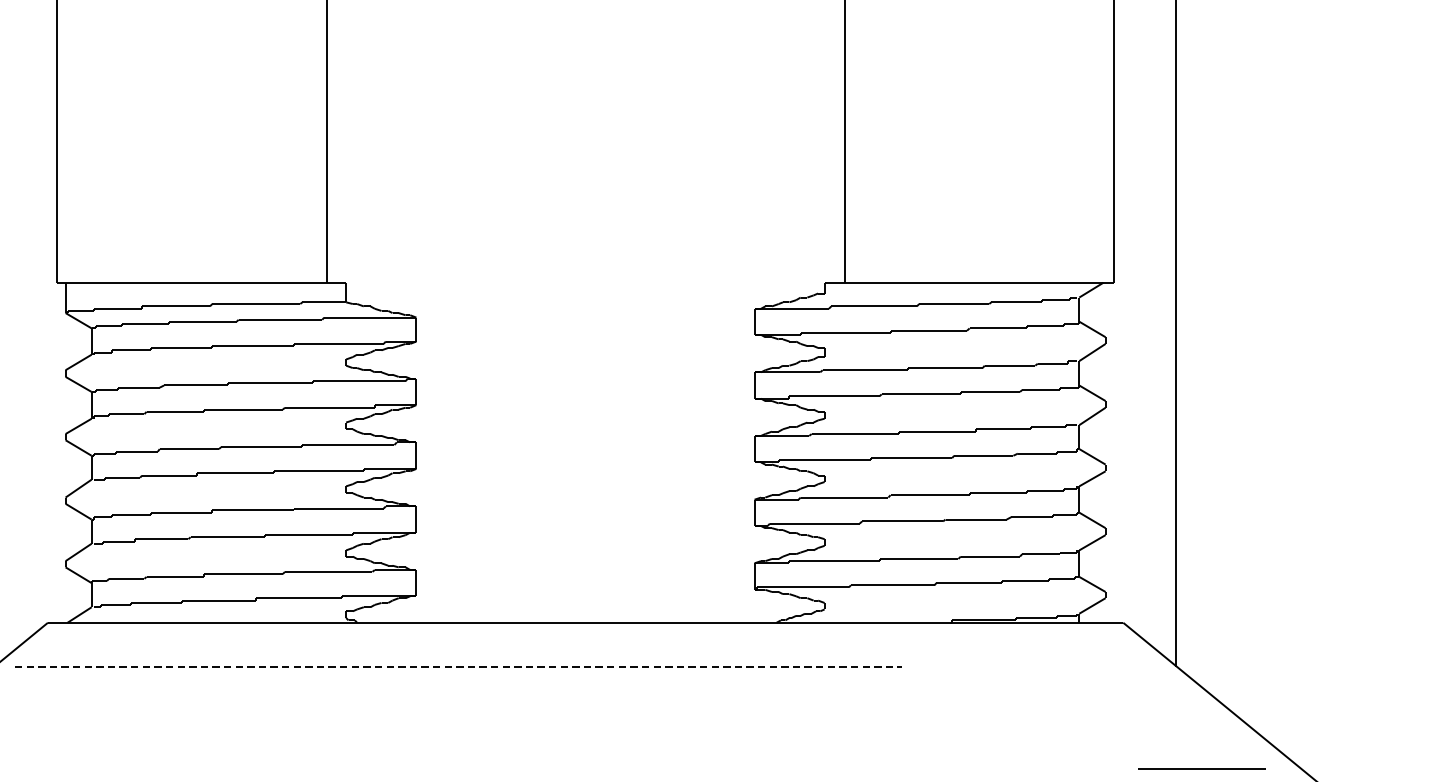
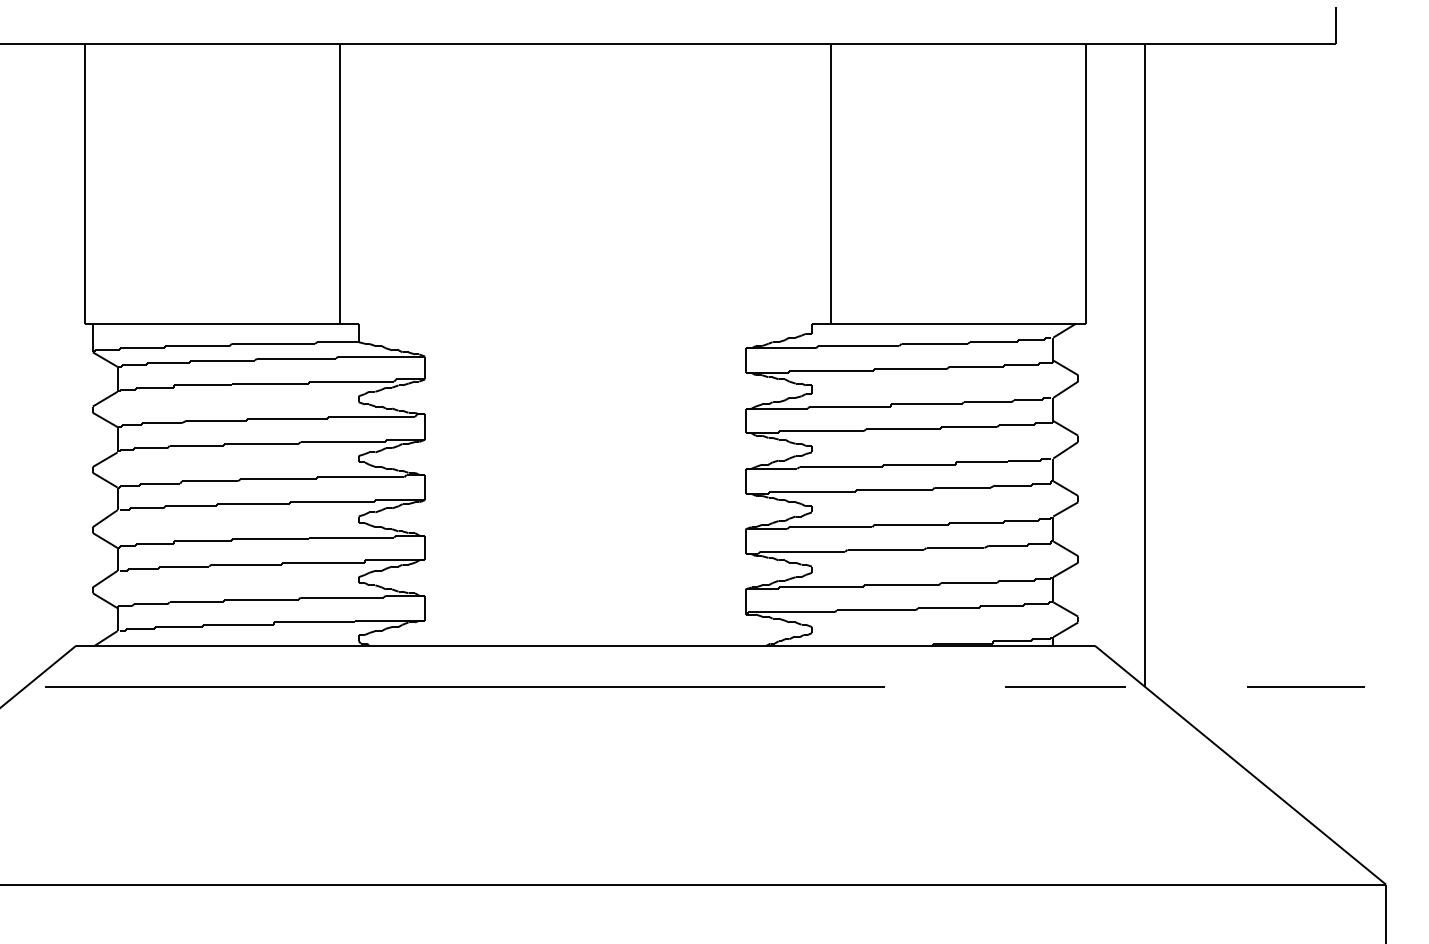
line: (1345, 665) -> (1305, 686), added
line: (457, 666) -> (464, 687), dashed -> solid
line: (1201, 768) -> (1065, 686), moved

